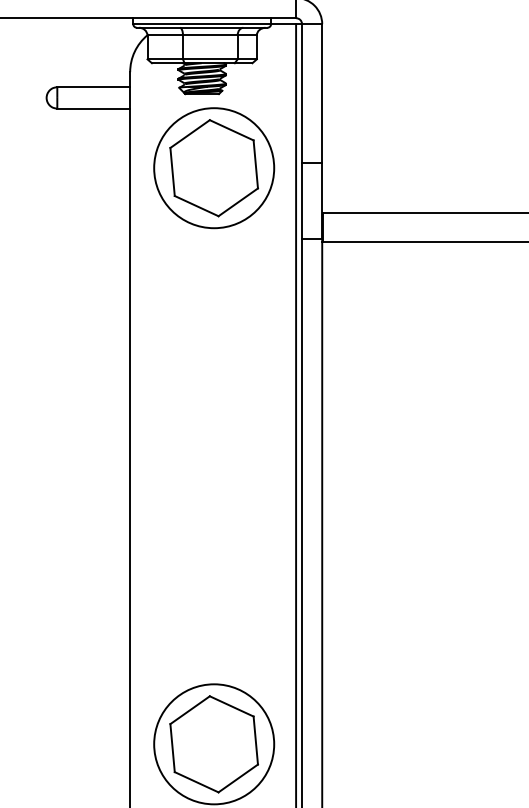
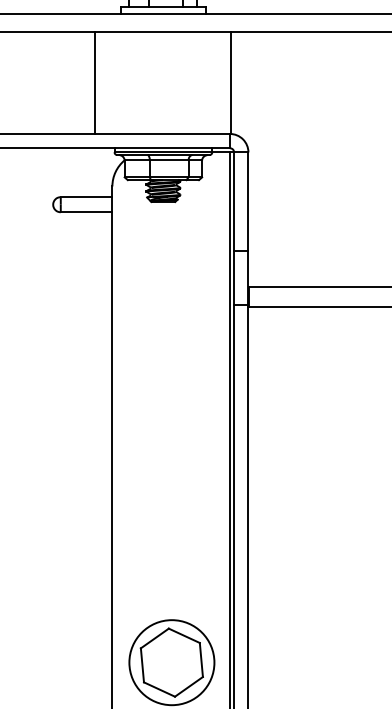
part: (213, 168) -> (171, 254), removed

